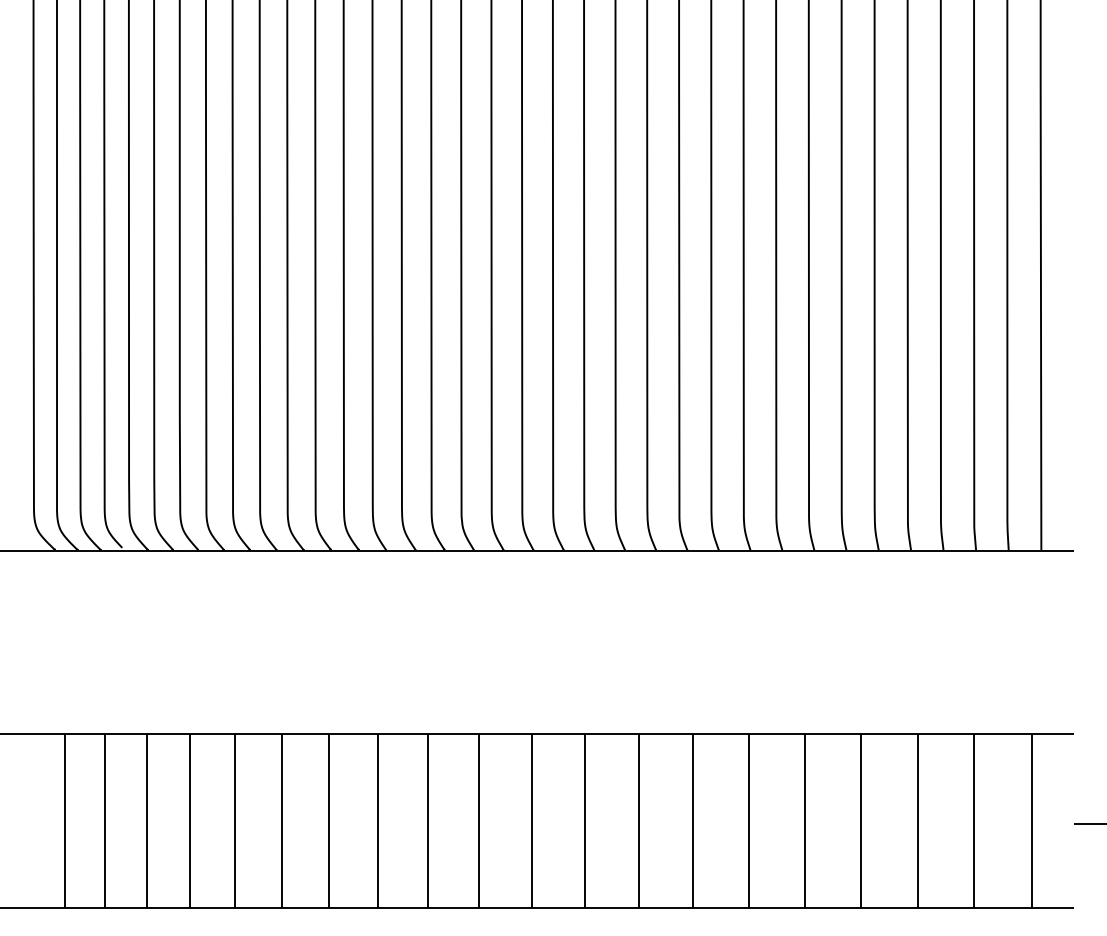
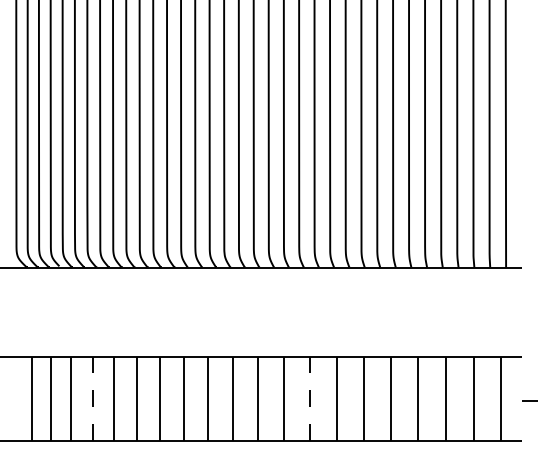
line: (190, 819) -> (92, 398), solid -> dashed
line: (638, 819) -> (310, 398), solid -> dashed

